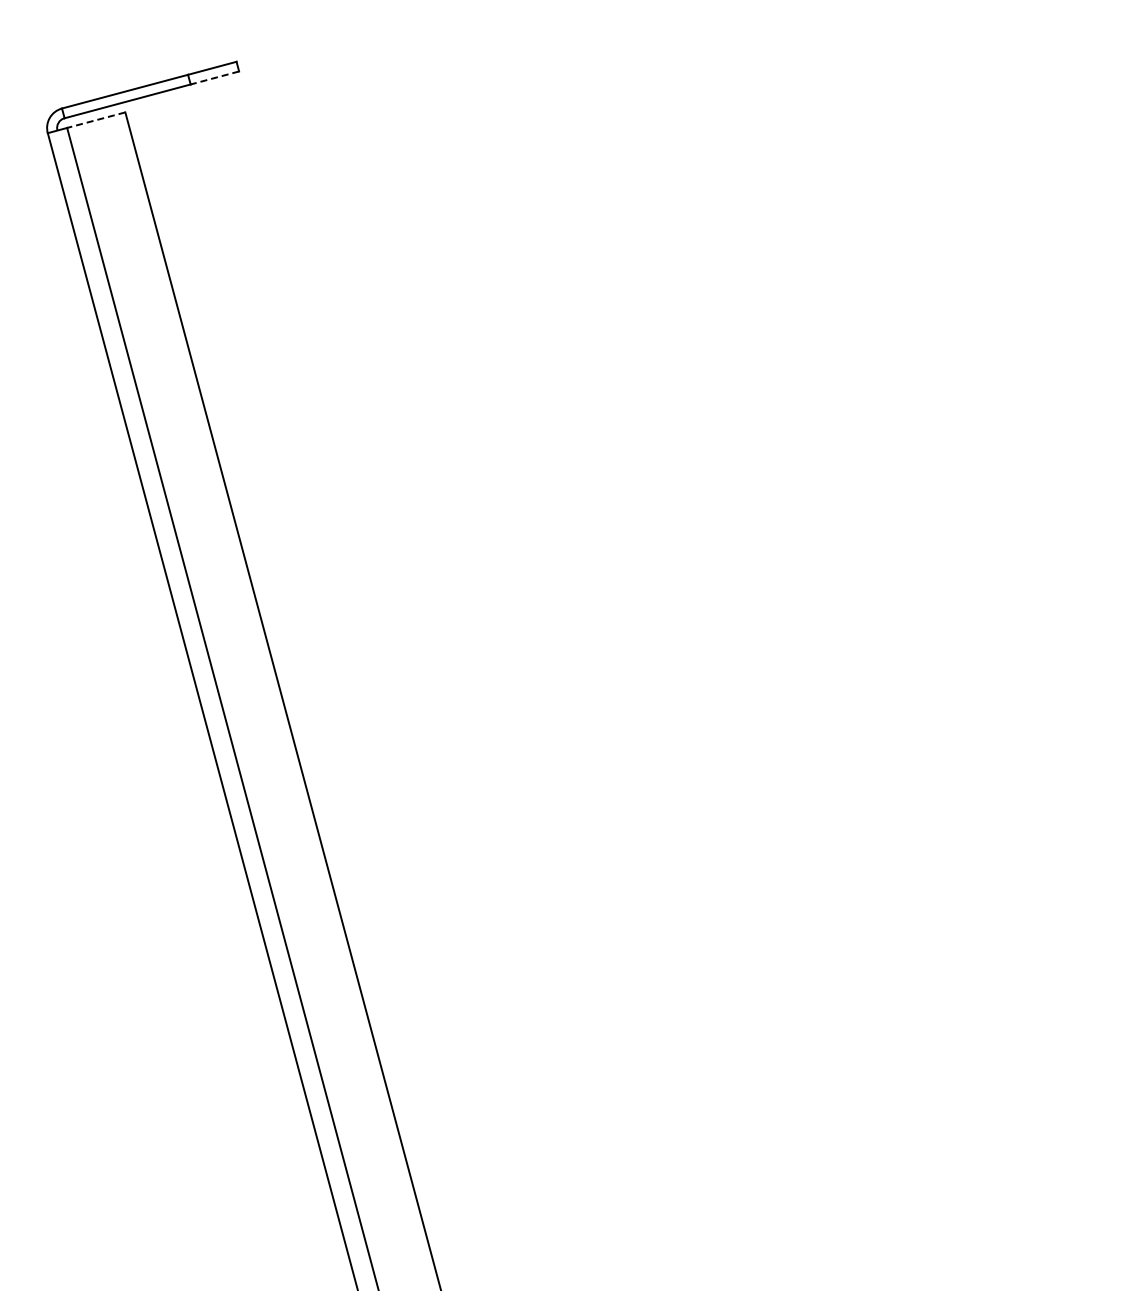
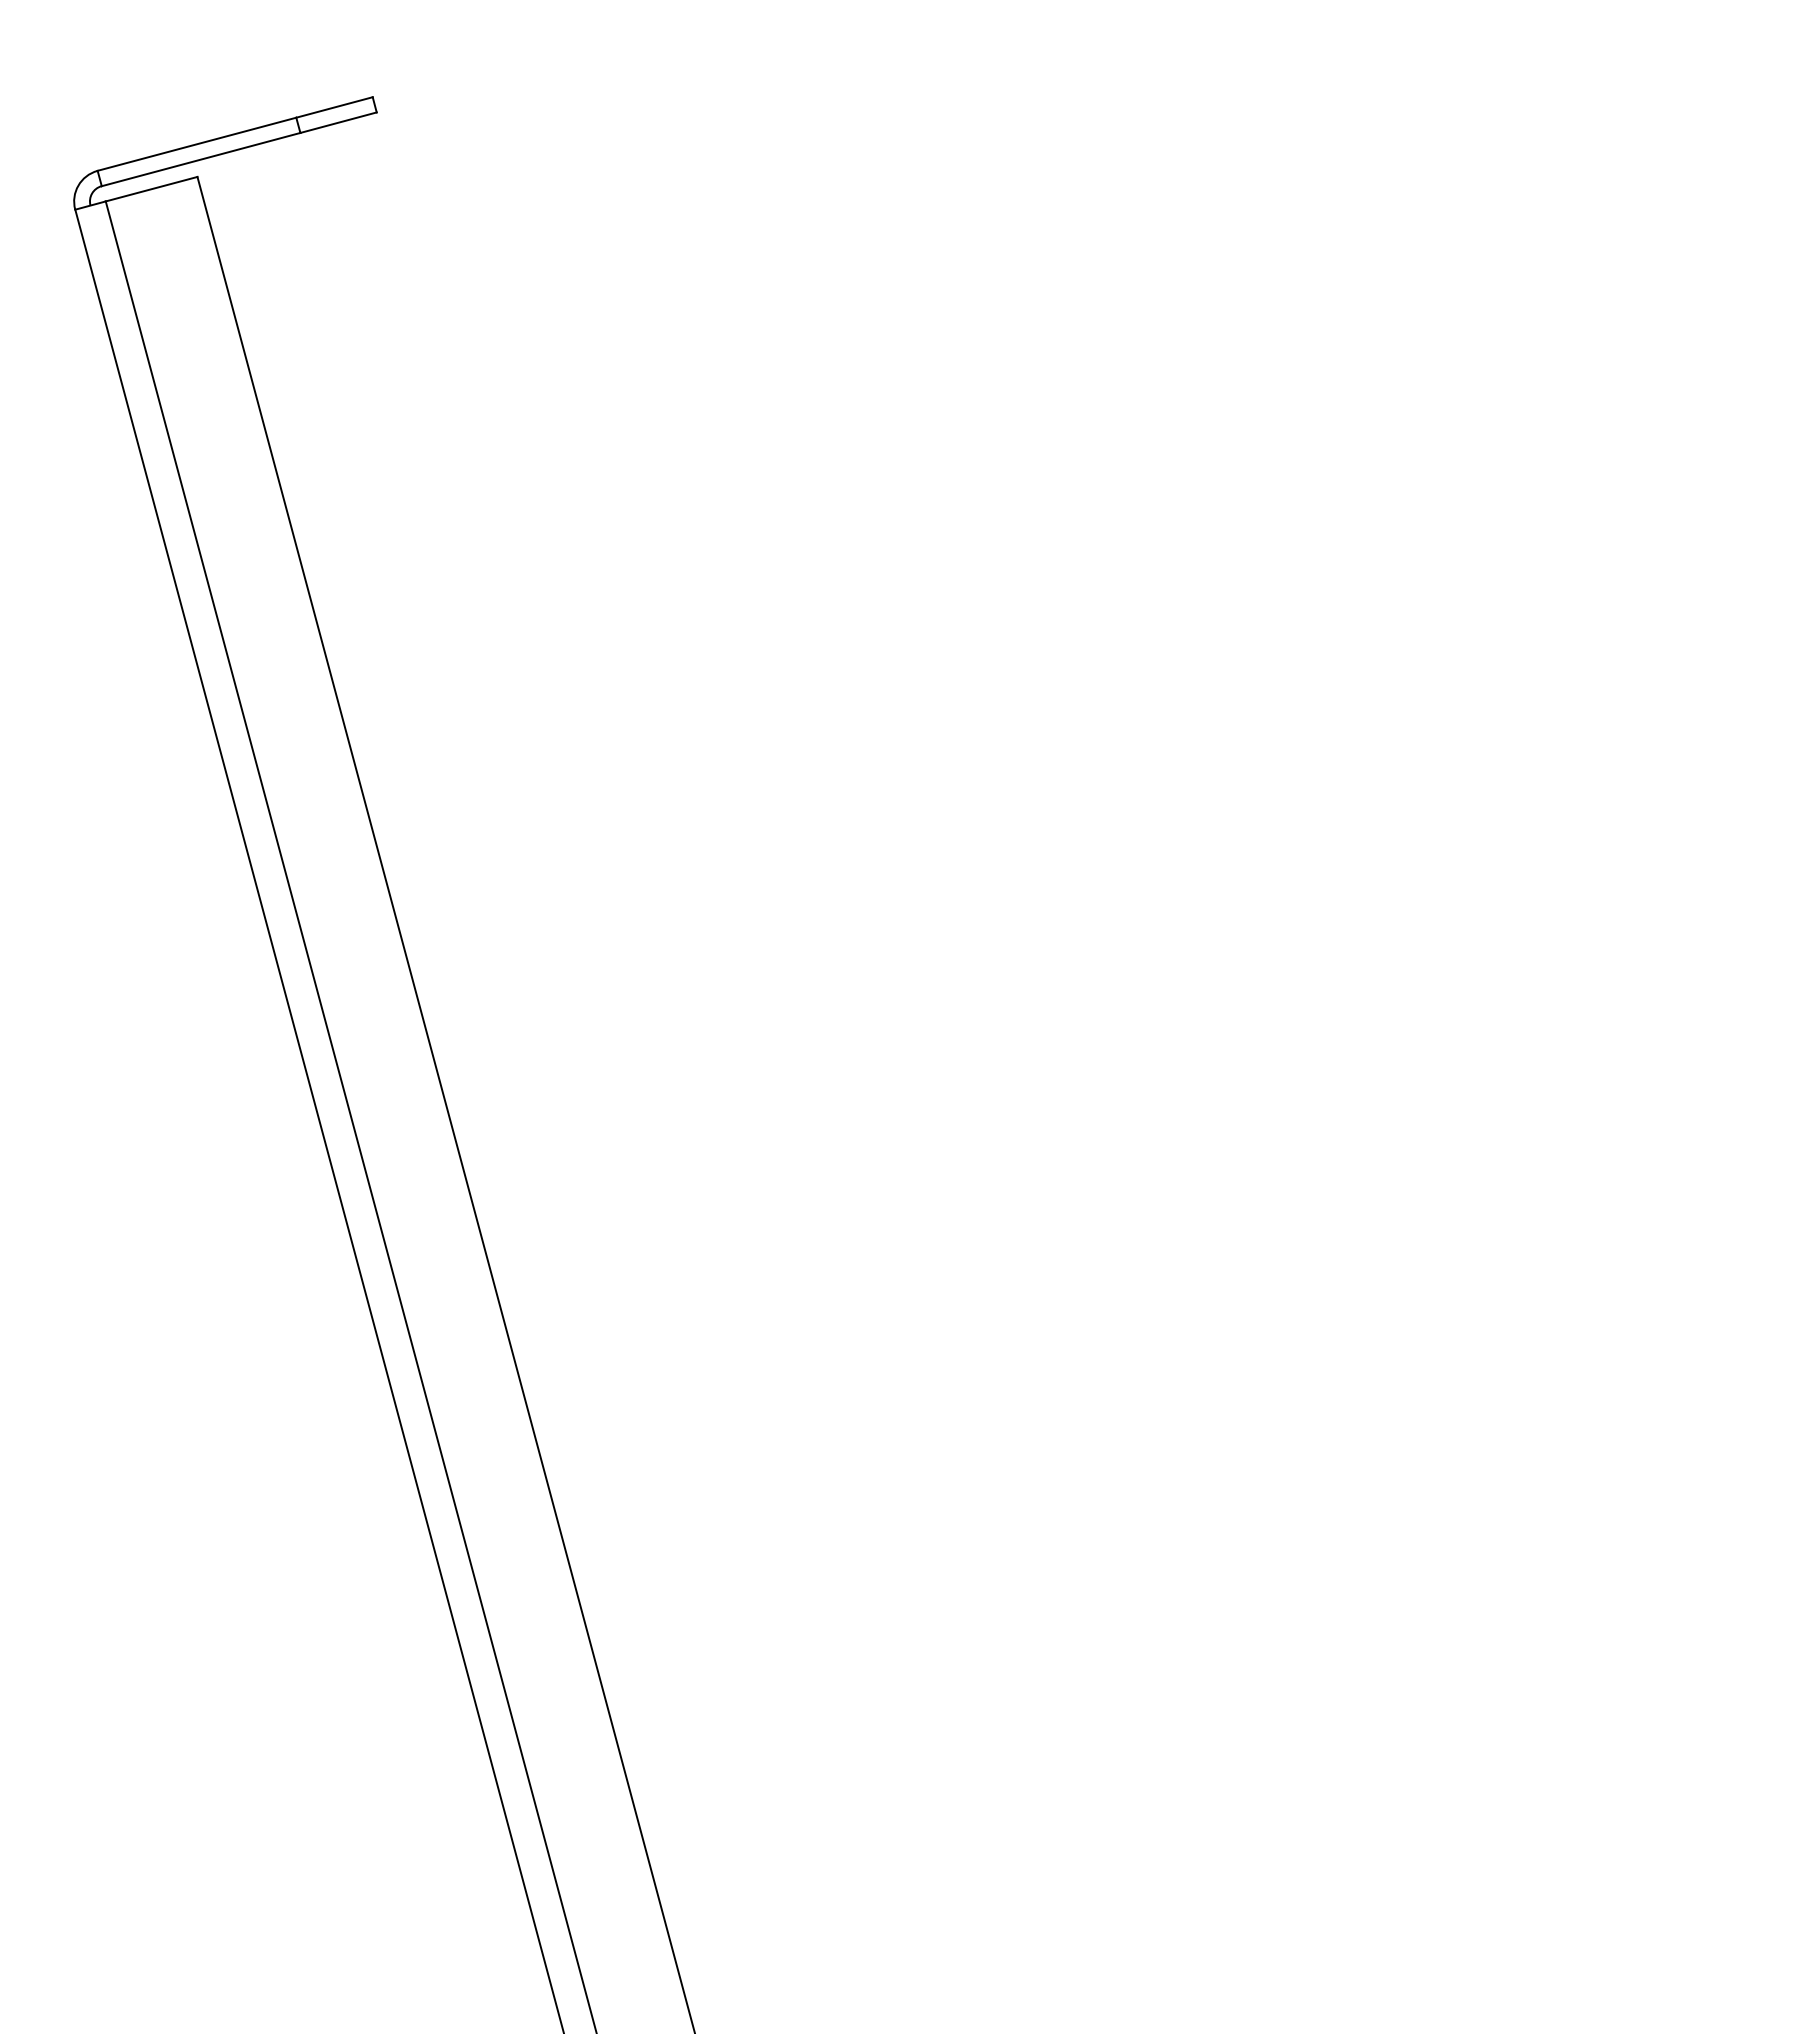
line: (214, 78) -> (337, 123), dashed -> solid
line: (95, 120) -> (150, 189), dashed -> solid

